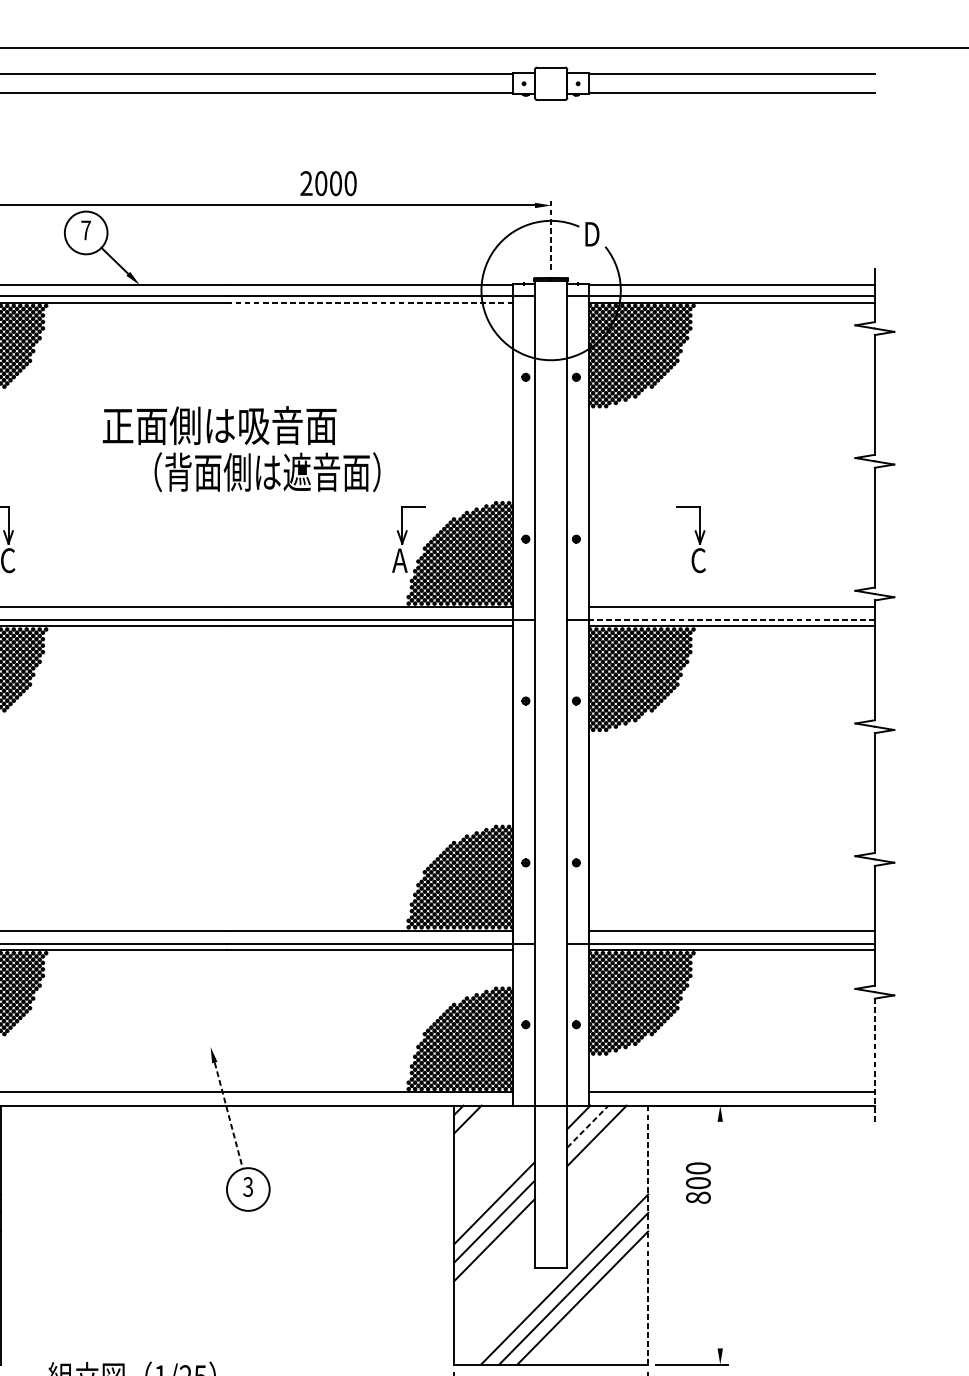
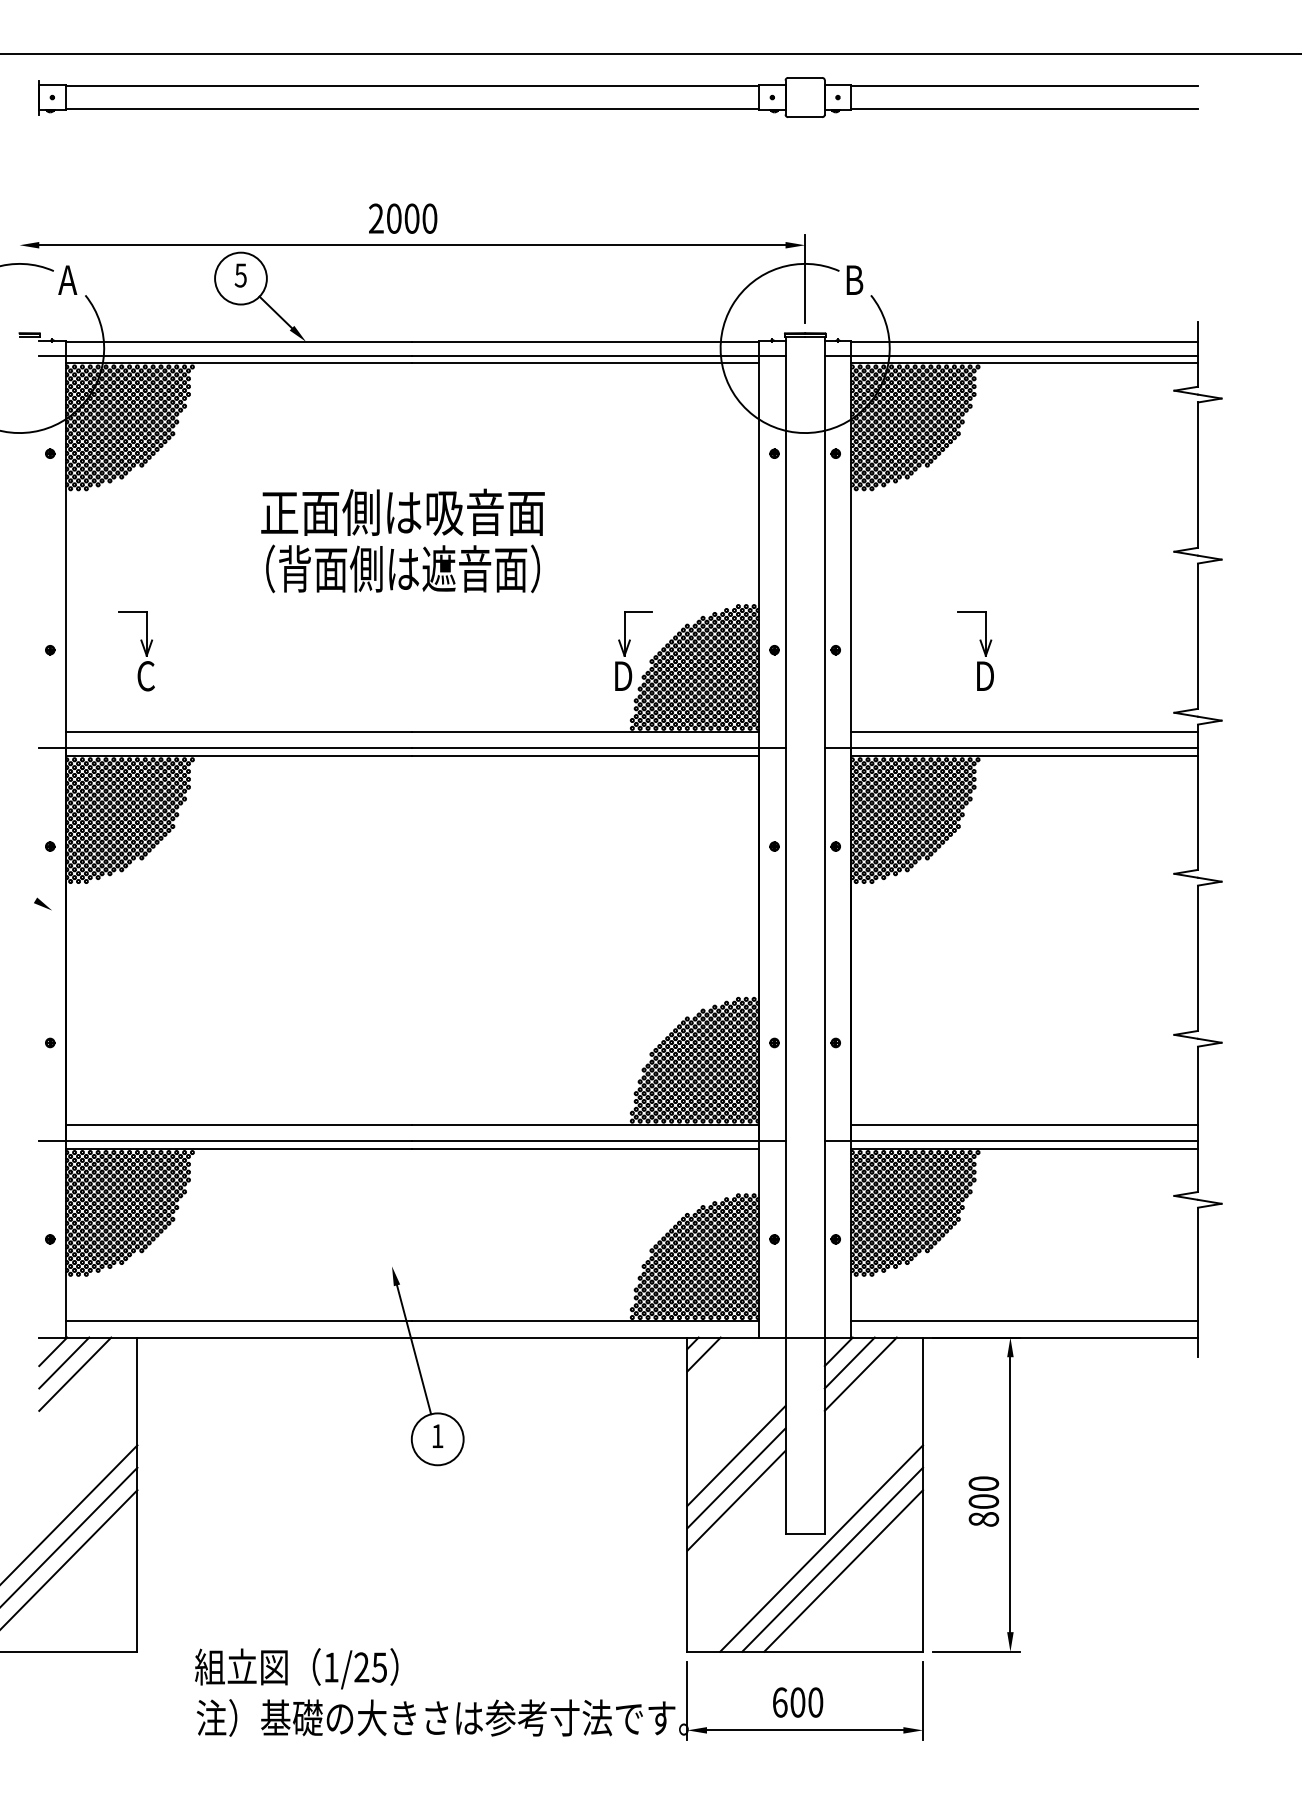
text: (328, 183) -> (403, 218), moved
text: (85, 230) -> (240, 275), 7 -> 5
line: (551, 233) -> (805, 279), dashed -> solid
text: (593, 233) -> (856, 279), D -> B
line: (370, 302) -> (585, 363), dashed -> solid
text: (267, 471) -> (402, 568), moved
text: (400, 560) -> (622, 675), A -> D
text: (698, 560) -> (984, 676), C -> D
line: (731, 620) -> (1024, 748), dashed -> solid
line: (874, 1060) -> (1197, 1282), dashed -> solid
line: (229, 1115) -> (414, 1349), dashed -> solid
line: (587, 1127) -> (849, 1363), dashed -> solid
text: (698, 1183) -> (983, 1501), moved
text: (248, 1187) -> (437, 1436), 3 -> 1
line: (720, 1234) -> (1010, 1494), added
line: (648, 1235) -> (923, 1495), dashed -> solid

